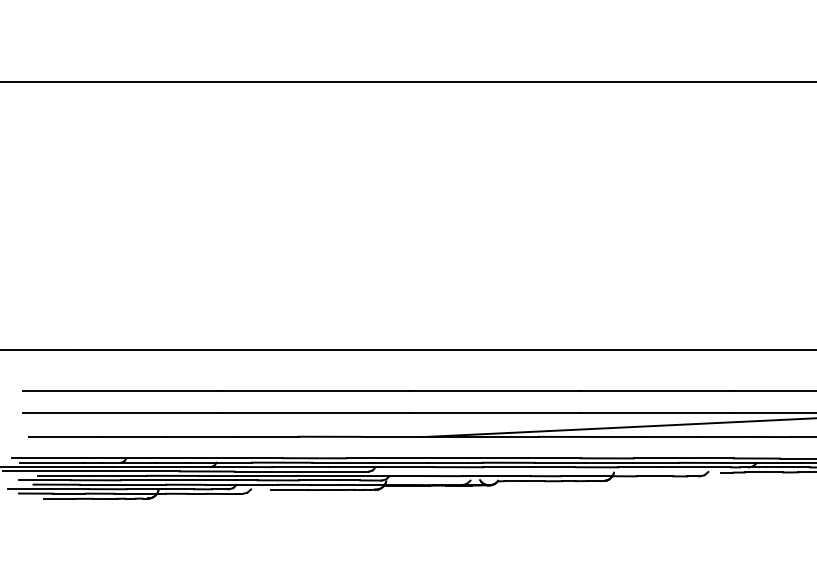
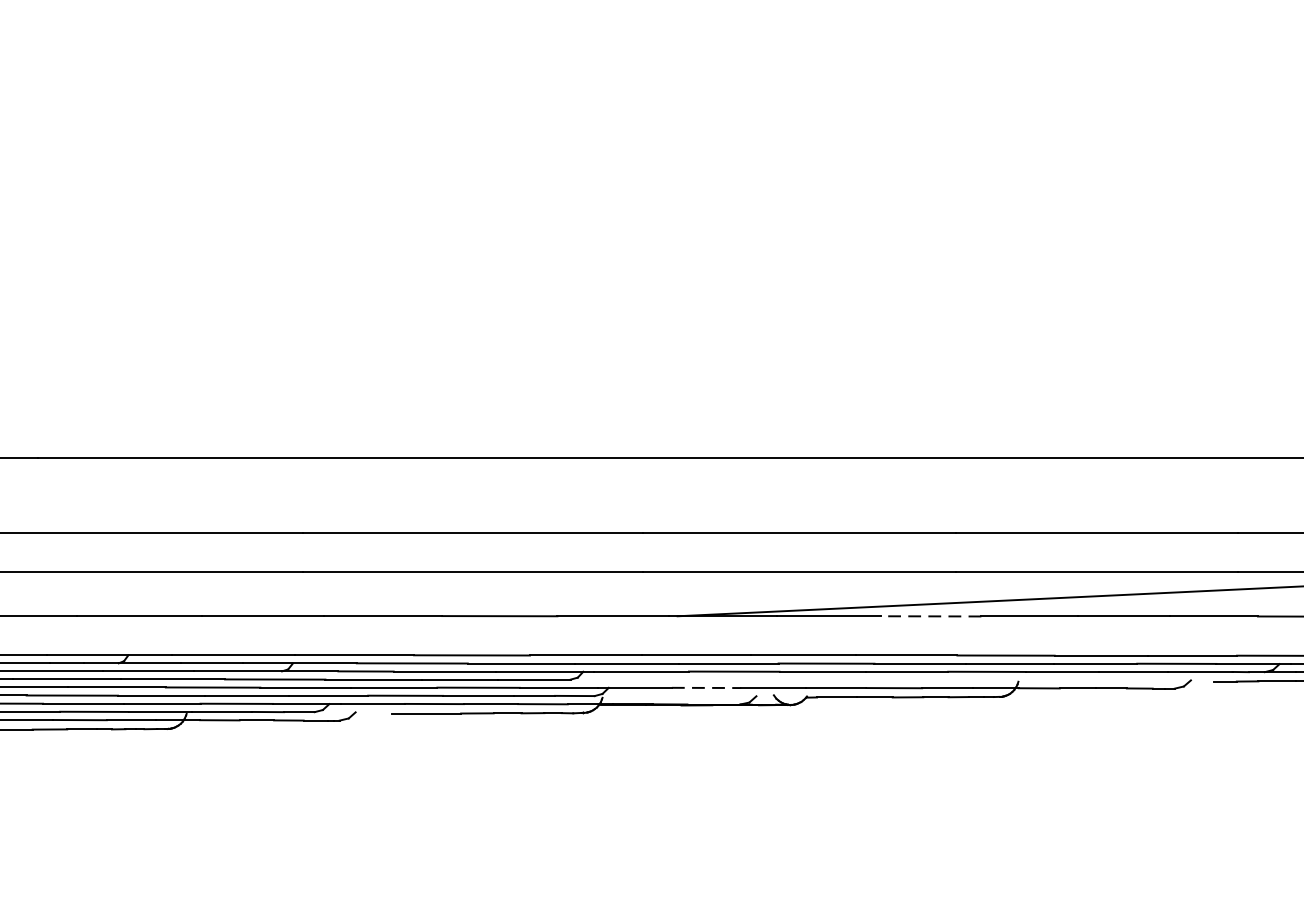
line: (565, 436) -> (929, 615), solid -> dashed
line: (443, 476) -> (707, 688), solid -> dashed

